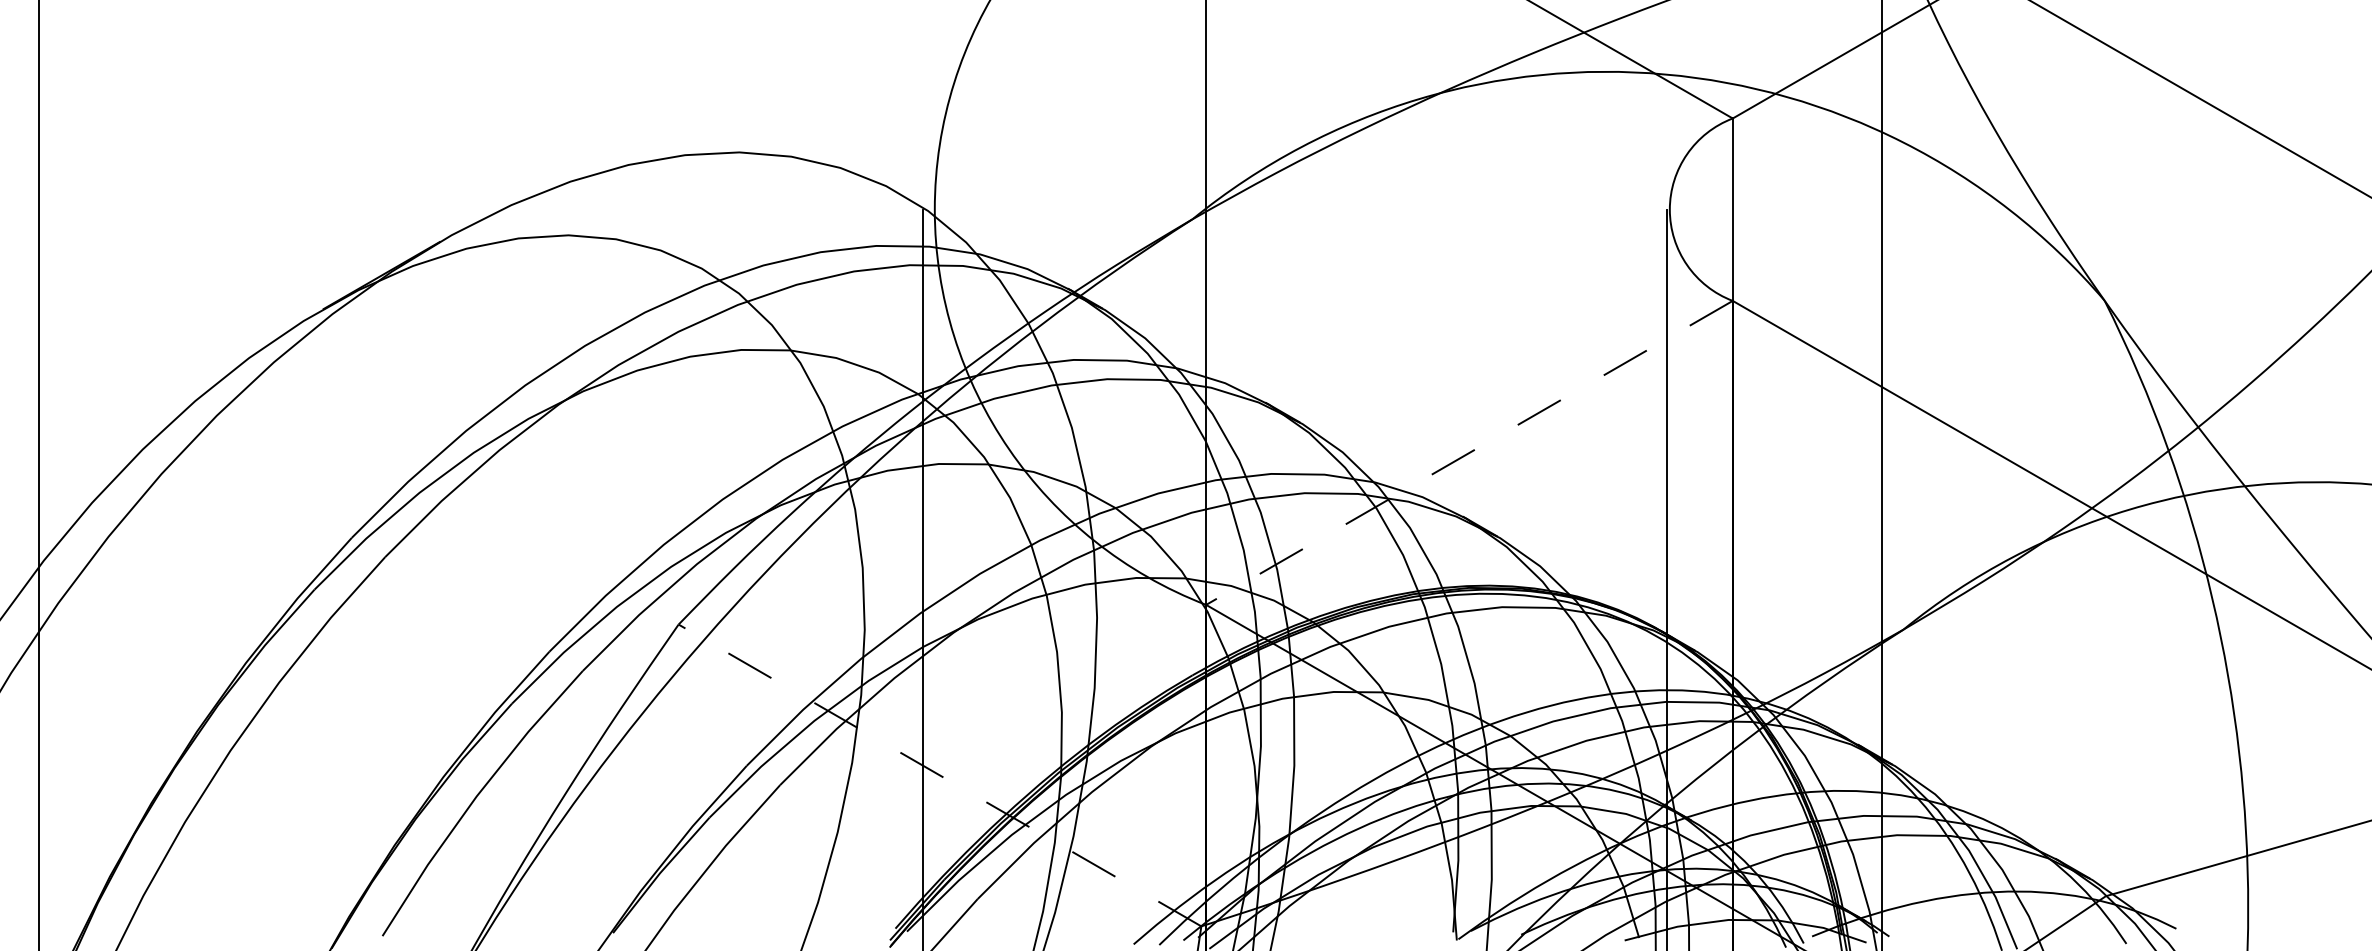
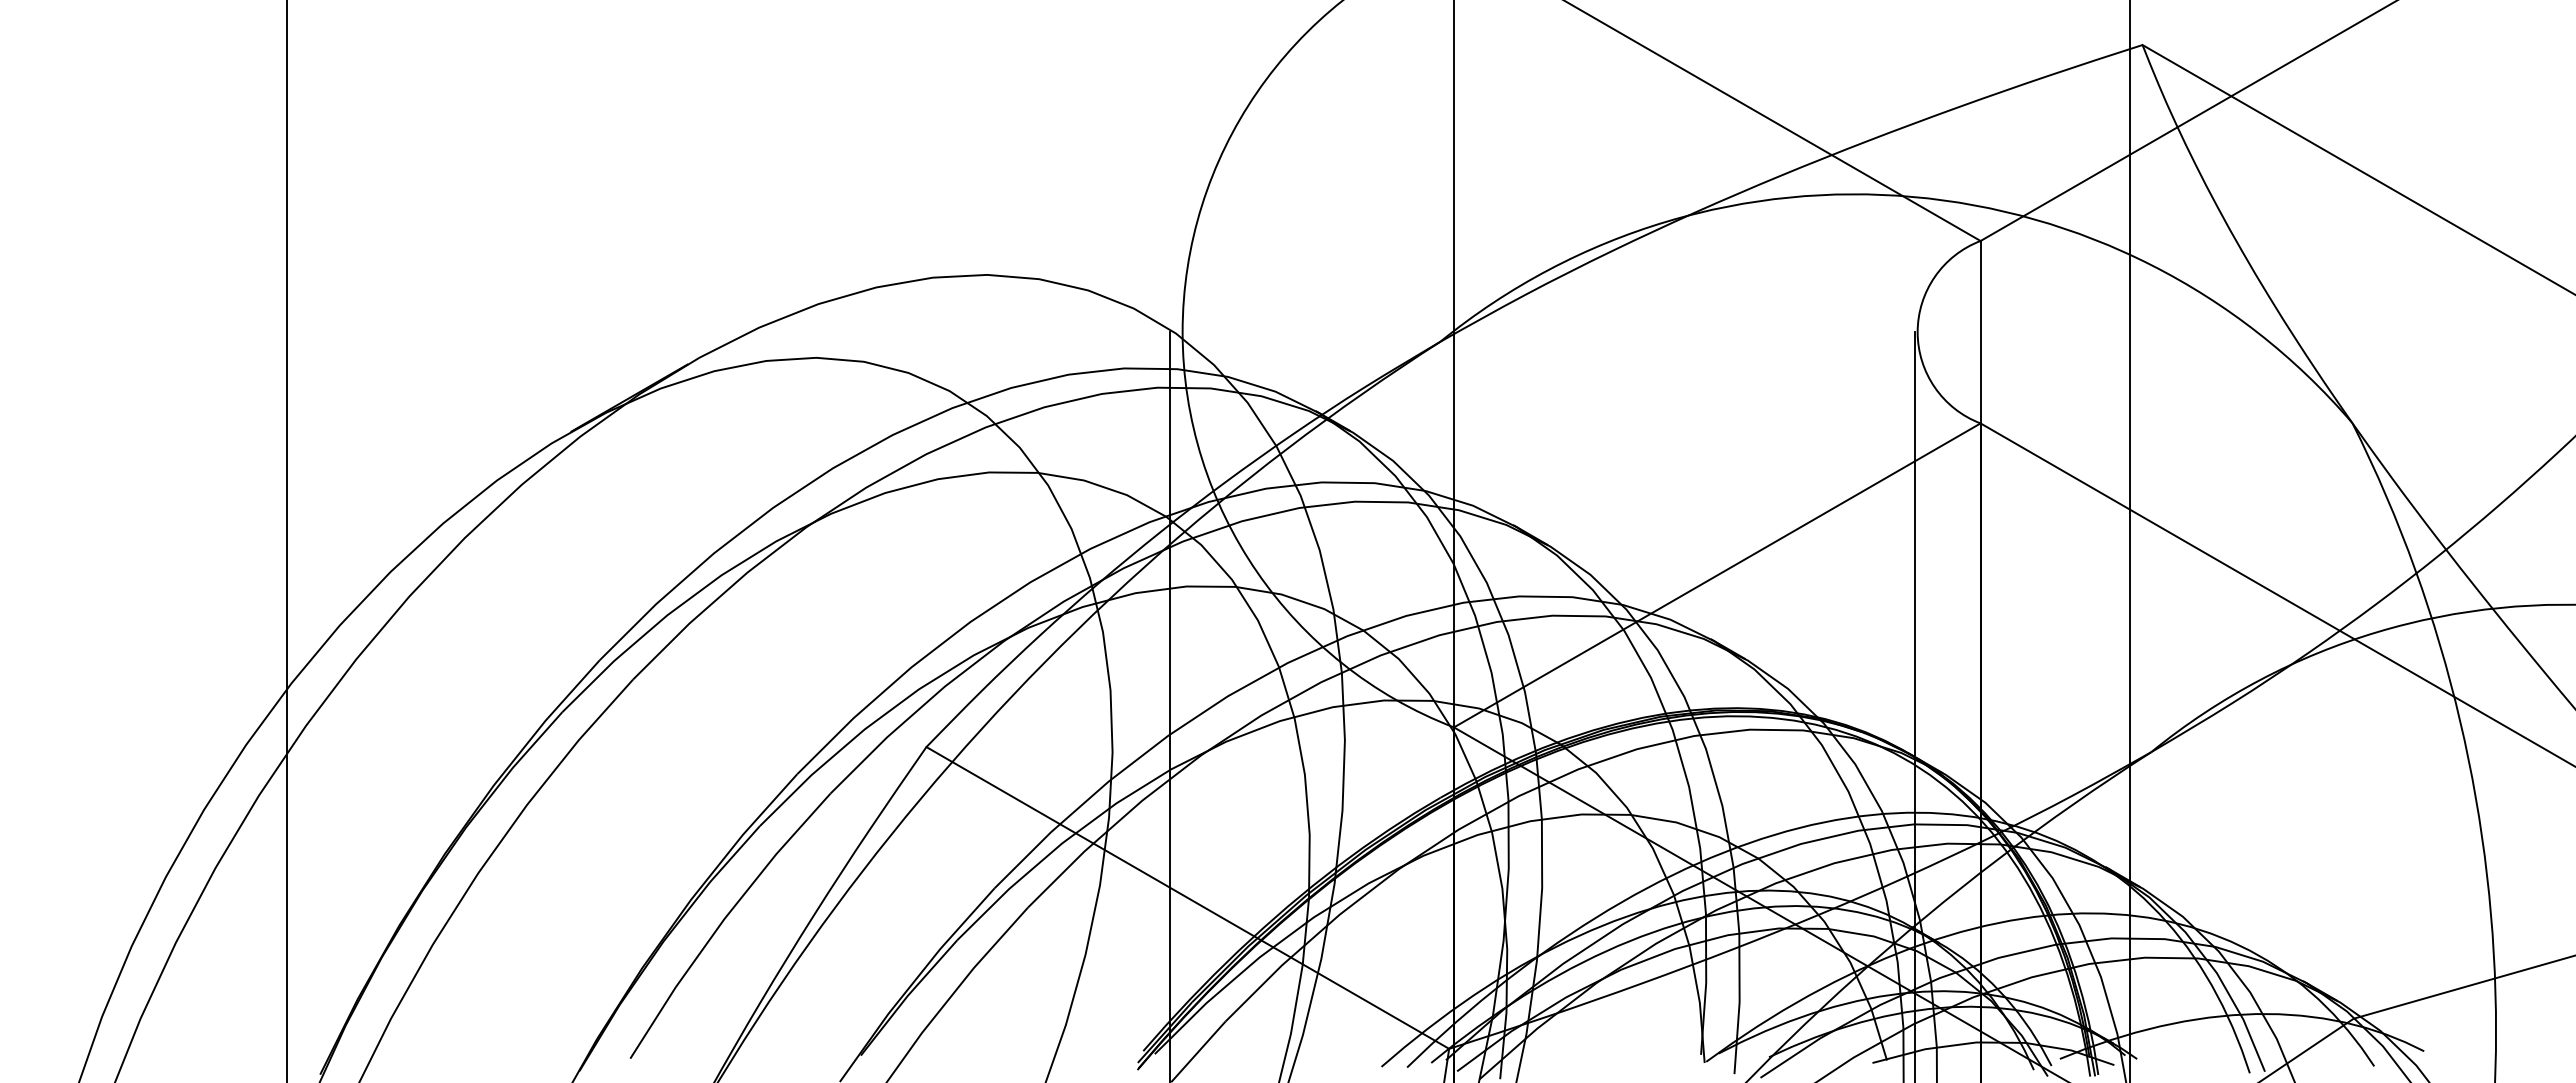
line: (1468, 453) -> (1716, 575), dashed -> solid
line: (939, 775) -> (1187, 897), dashed -> solid

